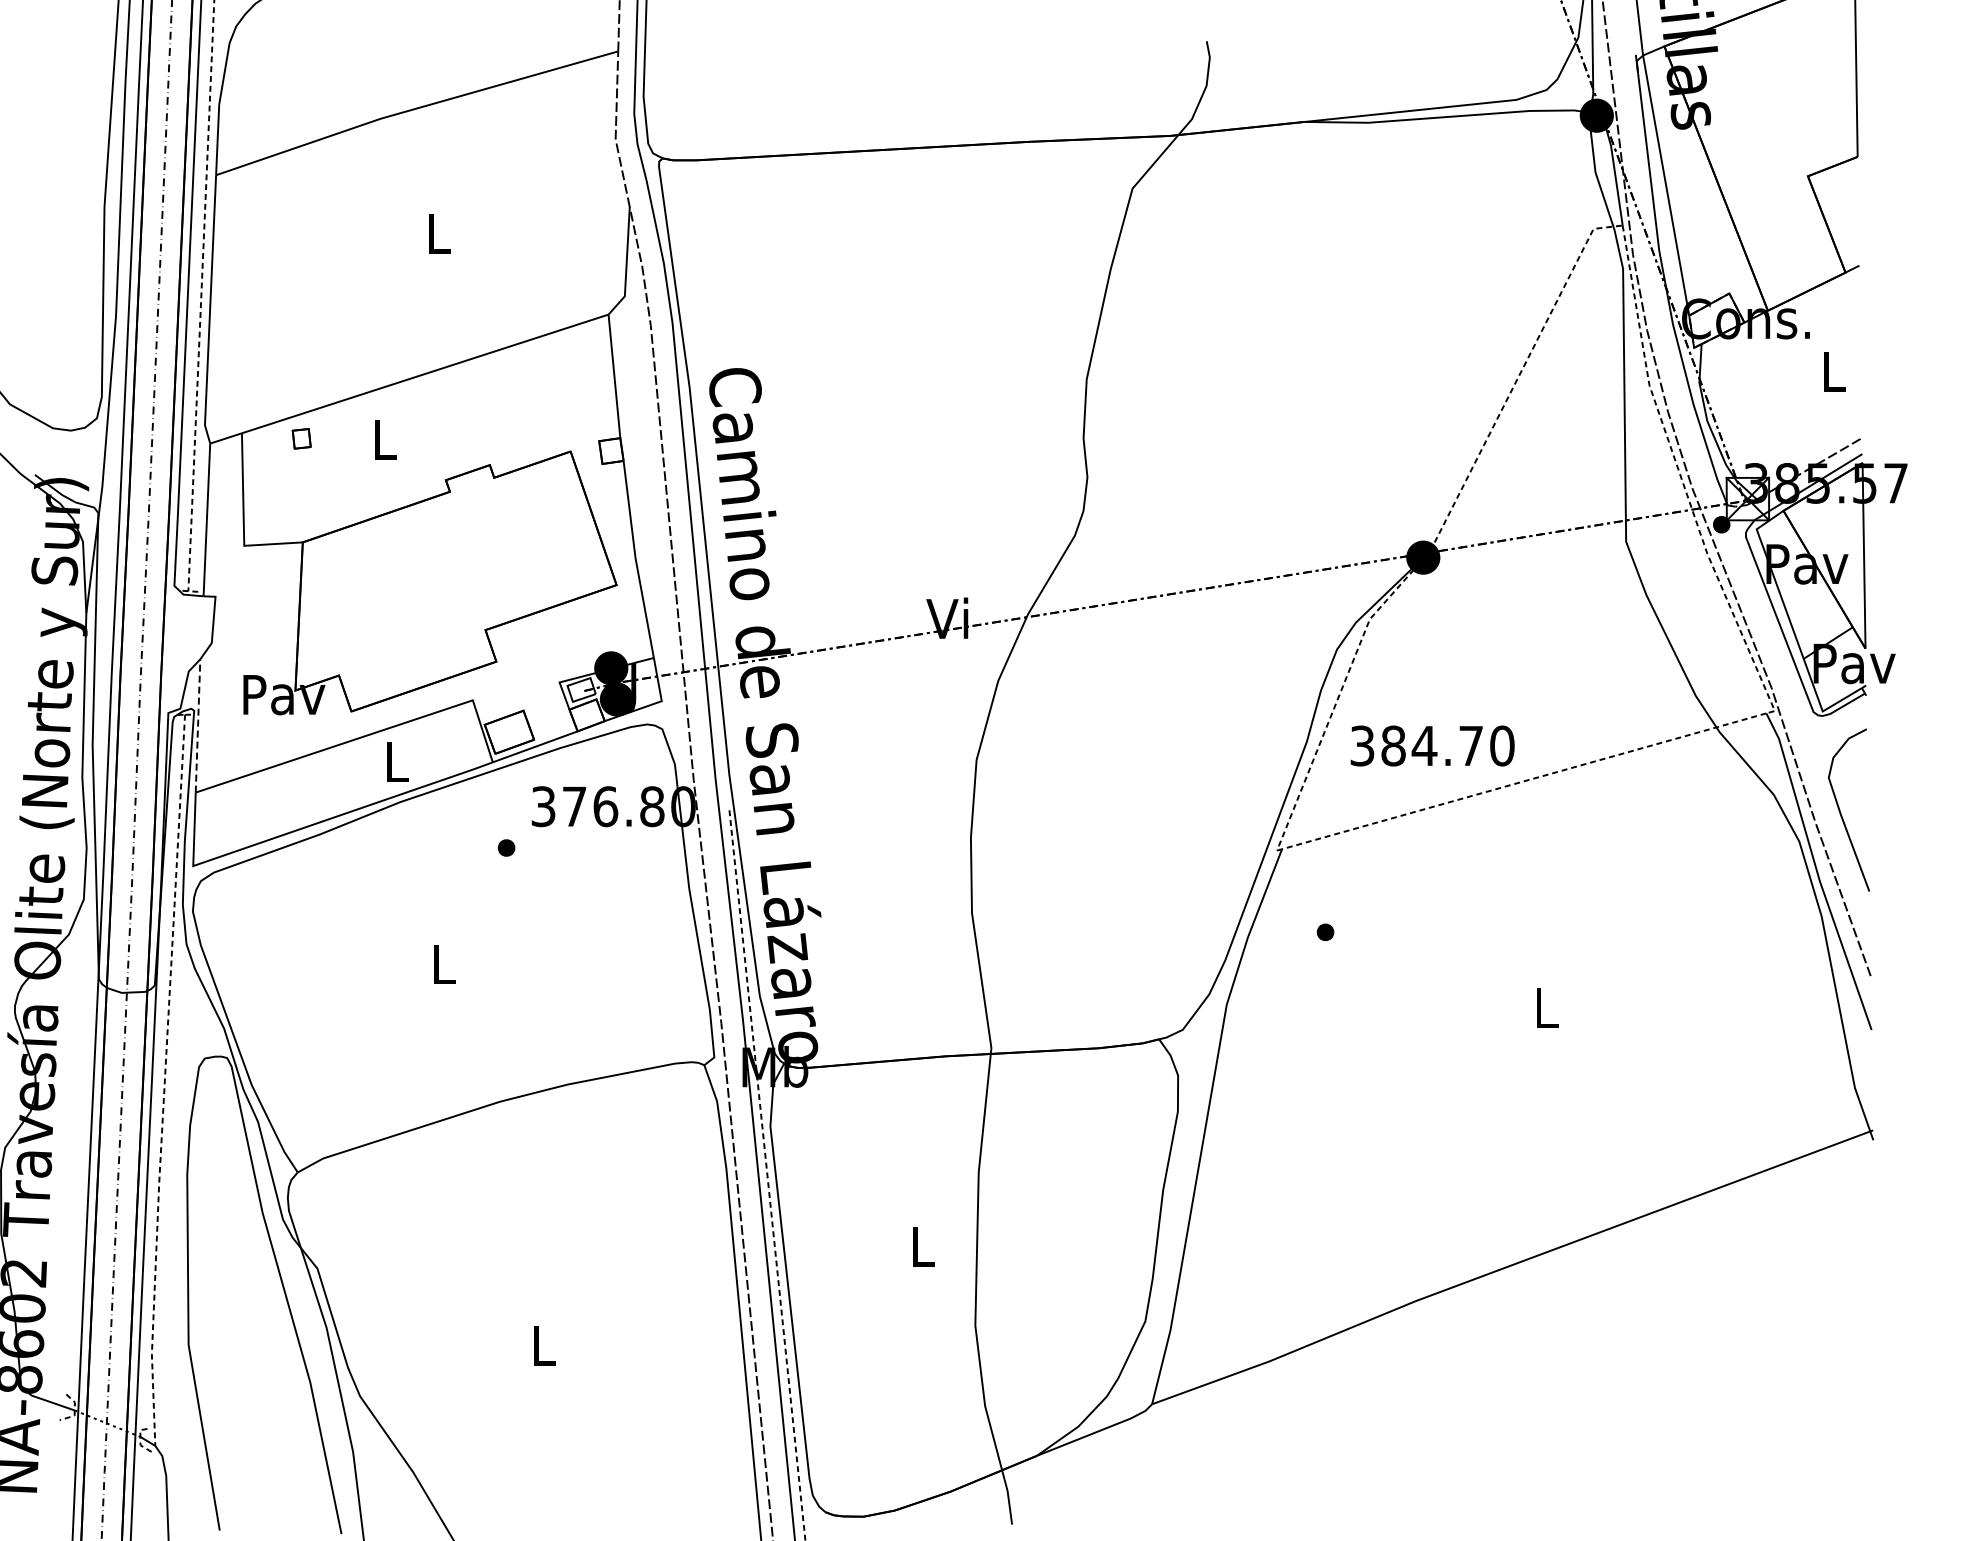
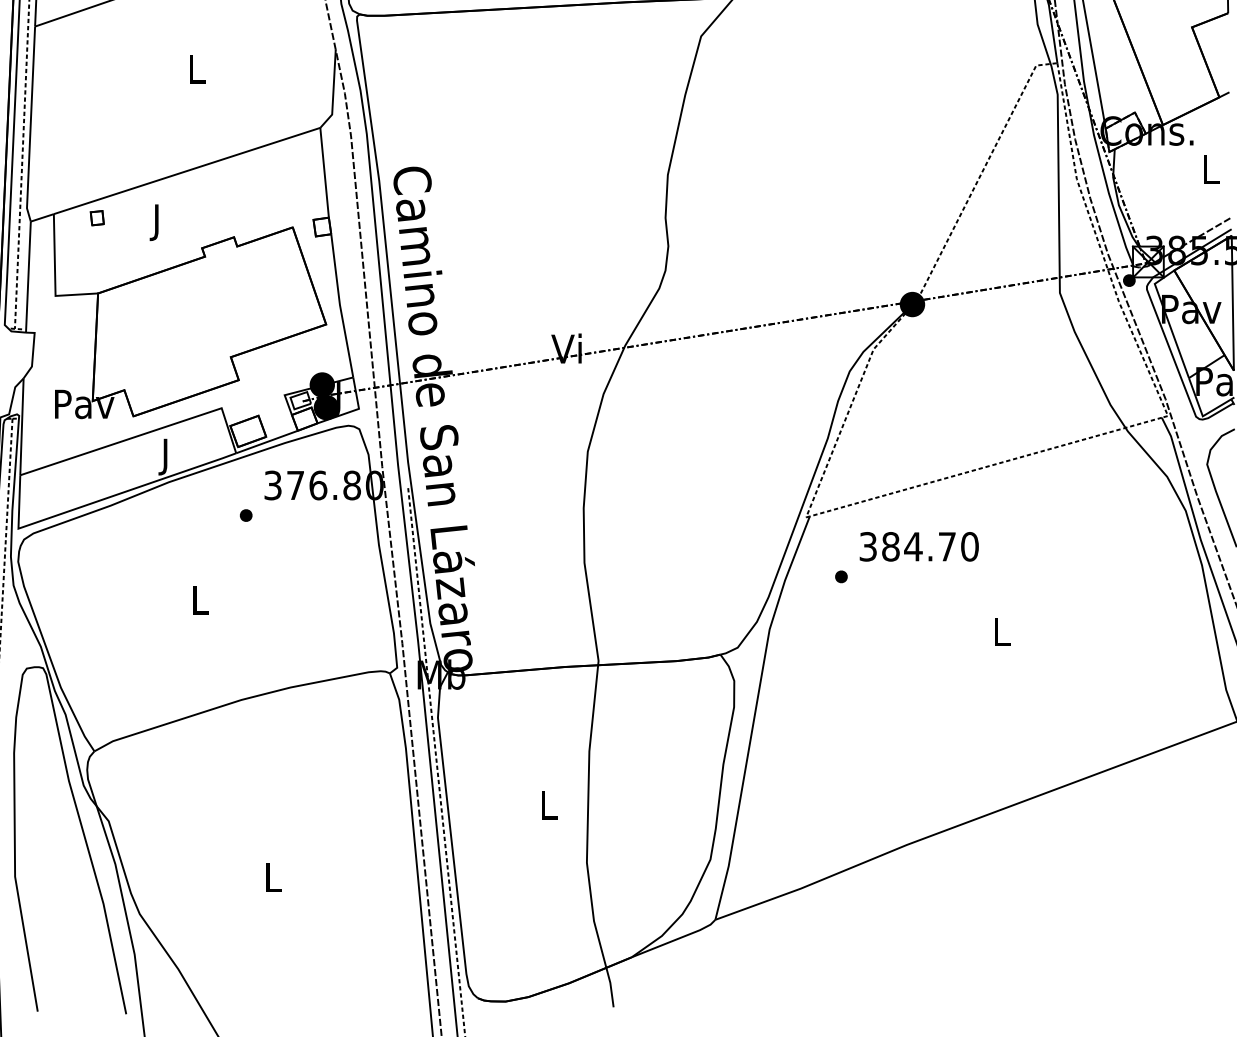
text: (384, 445) -> (157, 223), L -> J
line: (198, 725) -> (22, 426), dashed -> solid
text: (1432, 745) -> (919, 546), moved
text: (396, 767) -> (166, 457), L -> J

